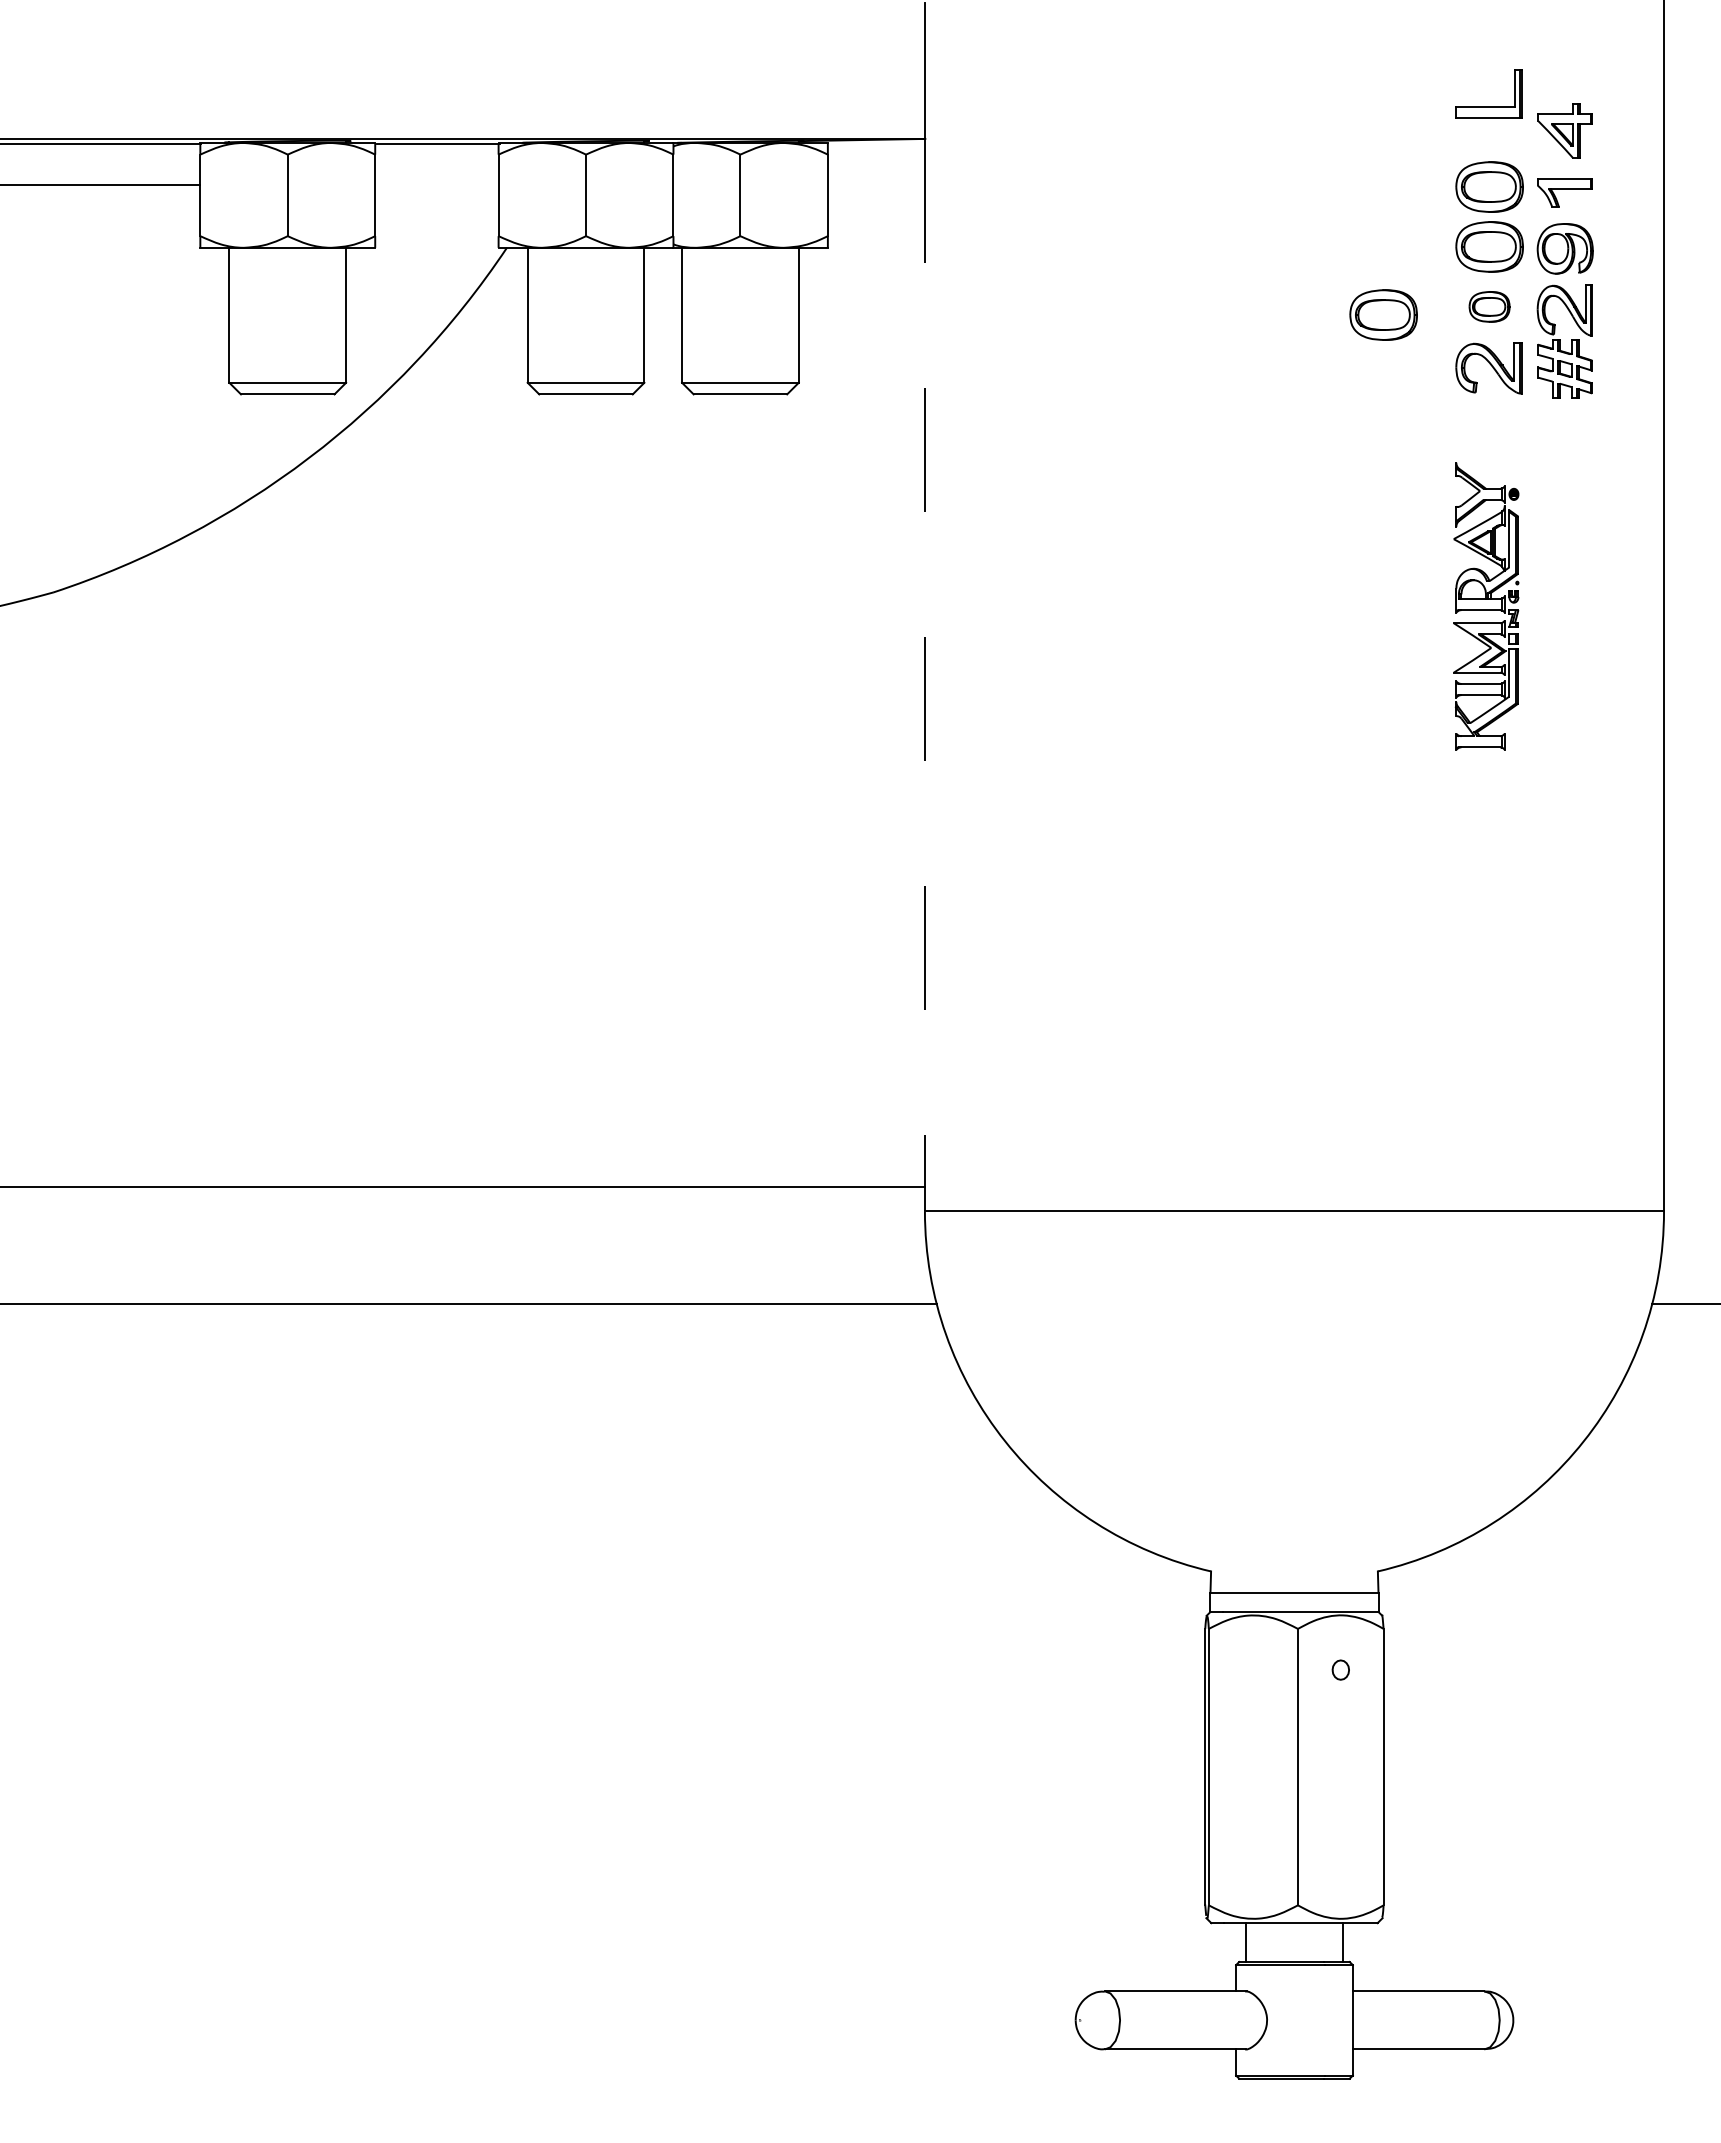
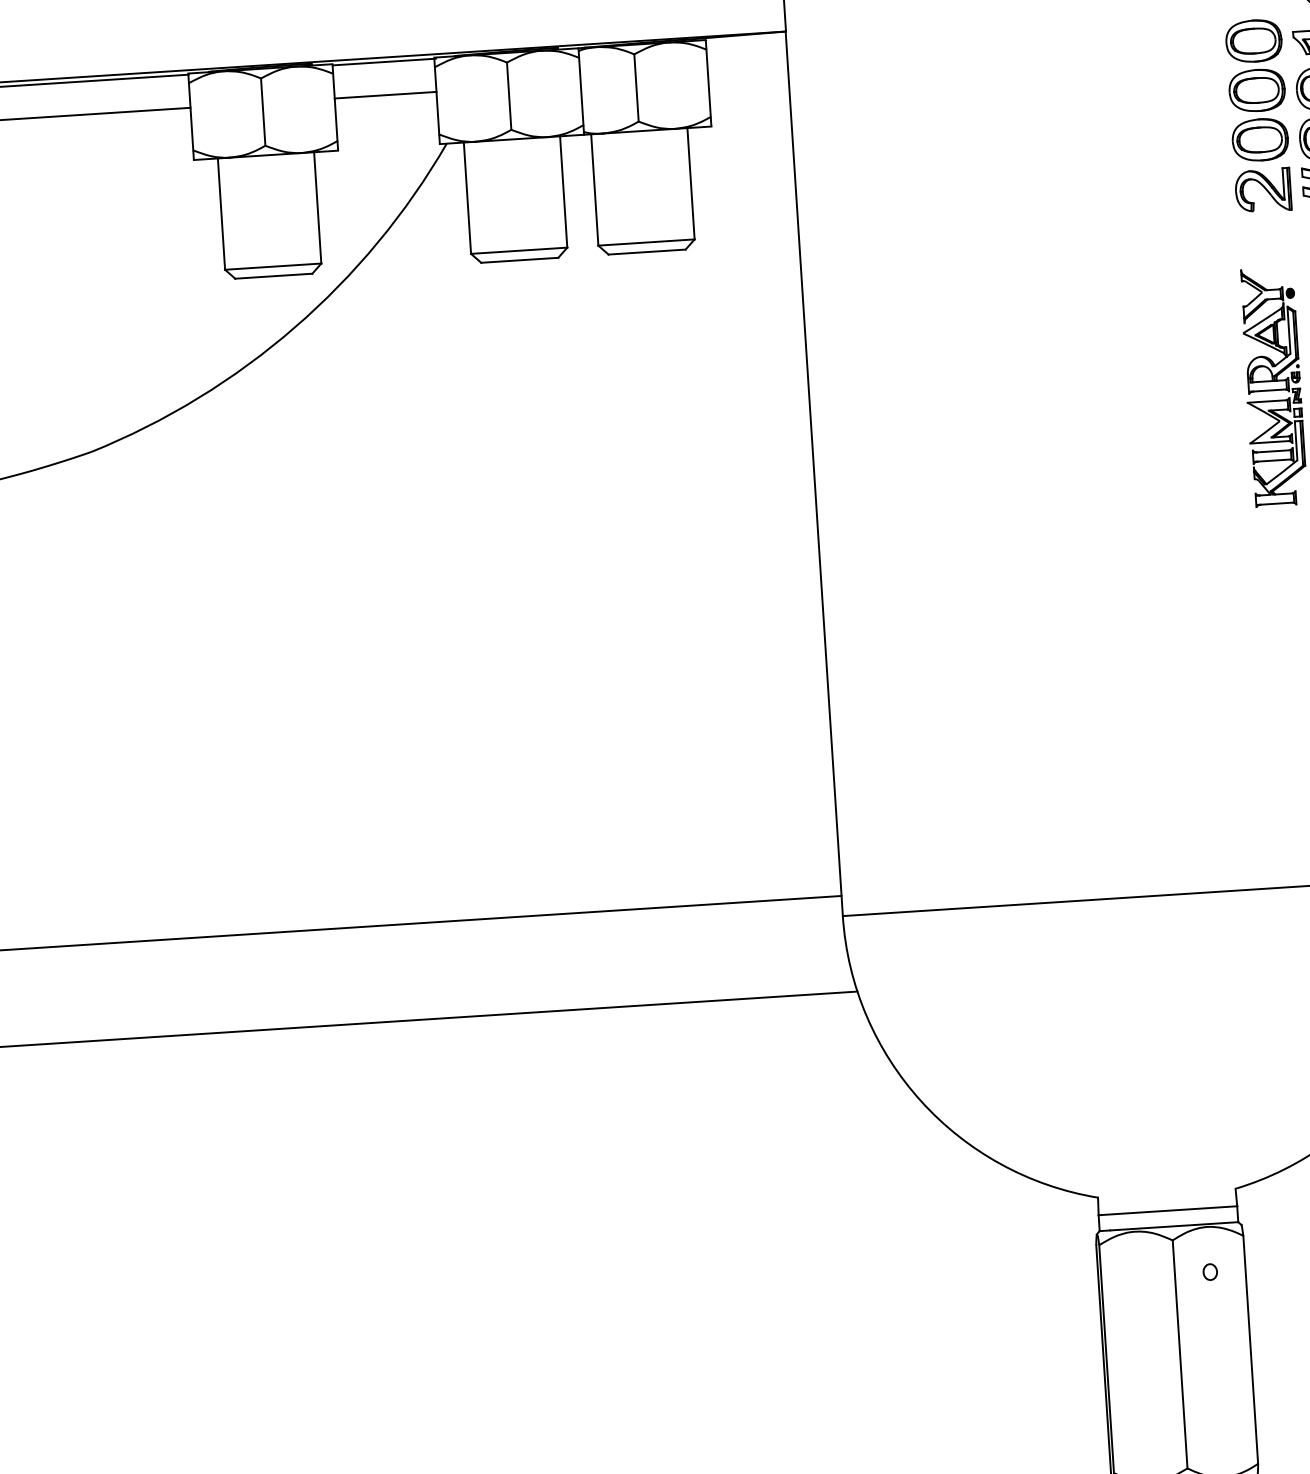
line: (436, 184) -> (385, 95), added
part: (1489, 306) -> (1260, 139), size x1.67
part: (1383, 314) -> (1173, 151), removed
line: (924, 675) -> (813, 474), dashed -> solid

